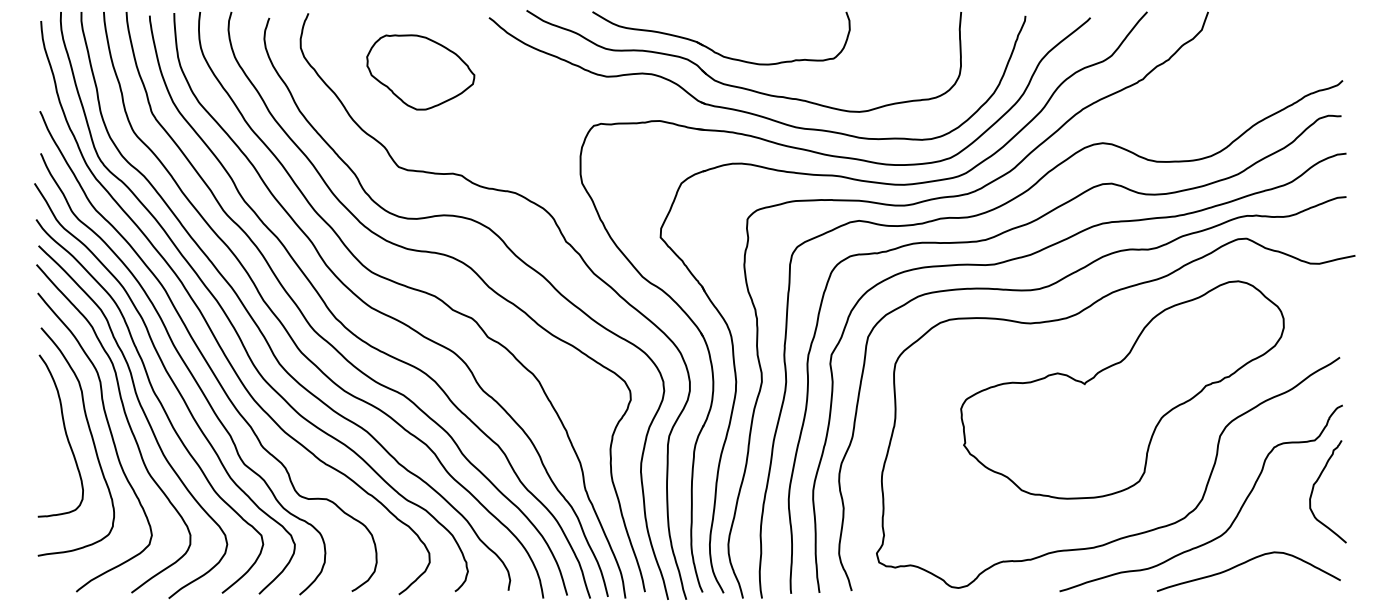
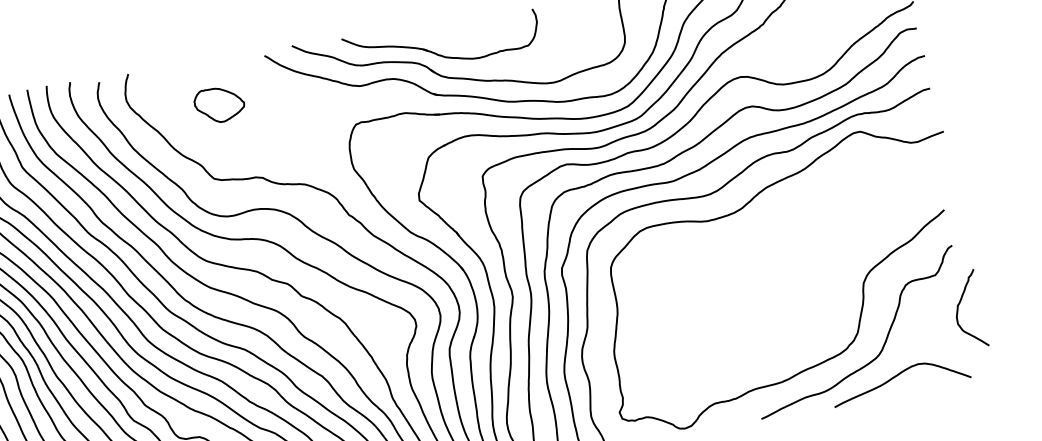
part: (420, 72) -> (219, 105), size x0.6
part: (1122, 389) -> (784, 259), removed
curve: (1316, 483) -> (959, 304), moved

